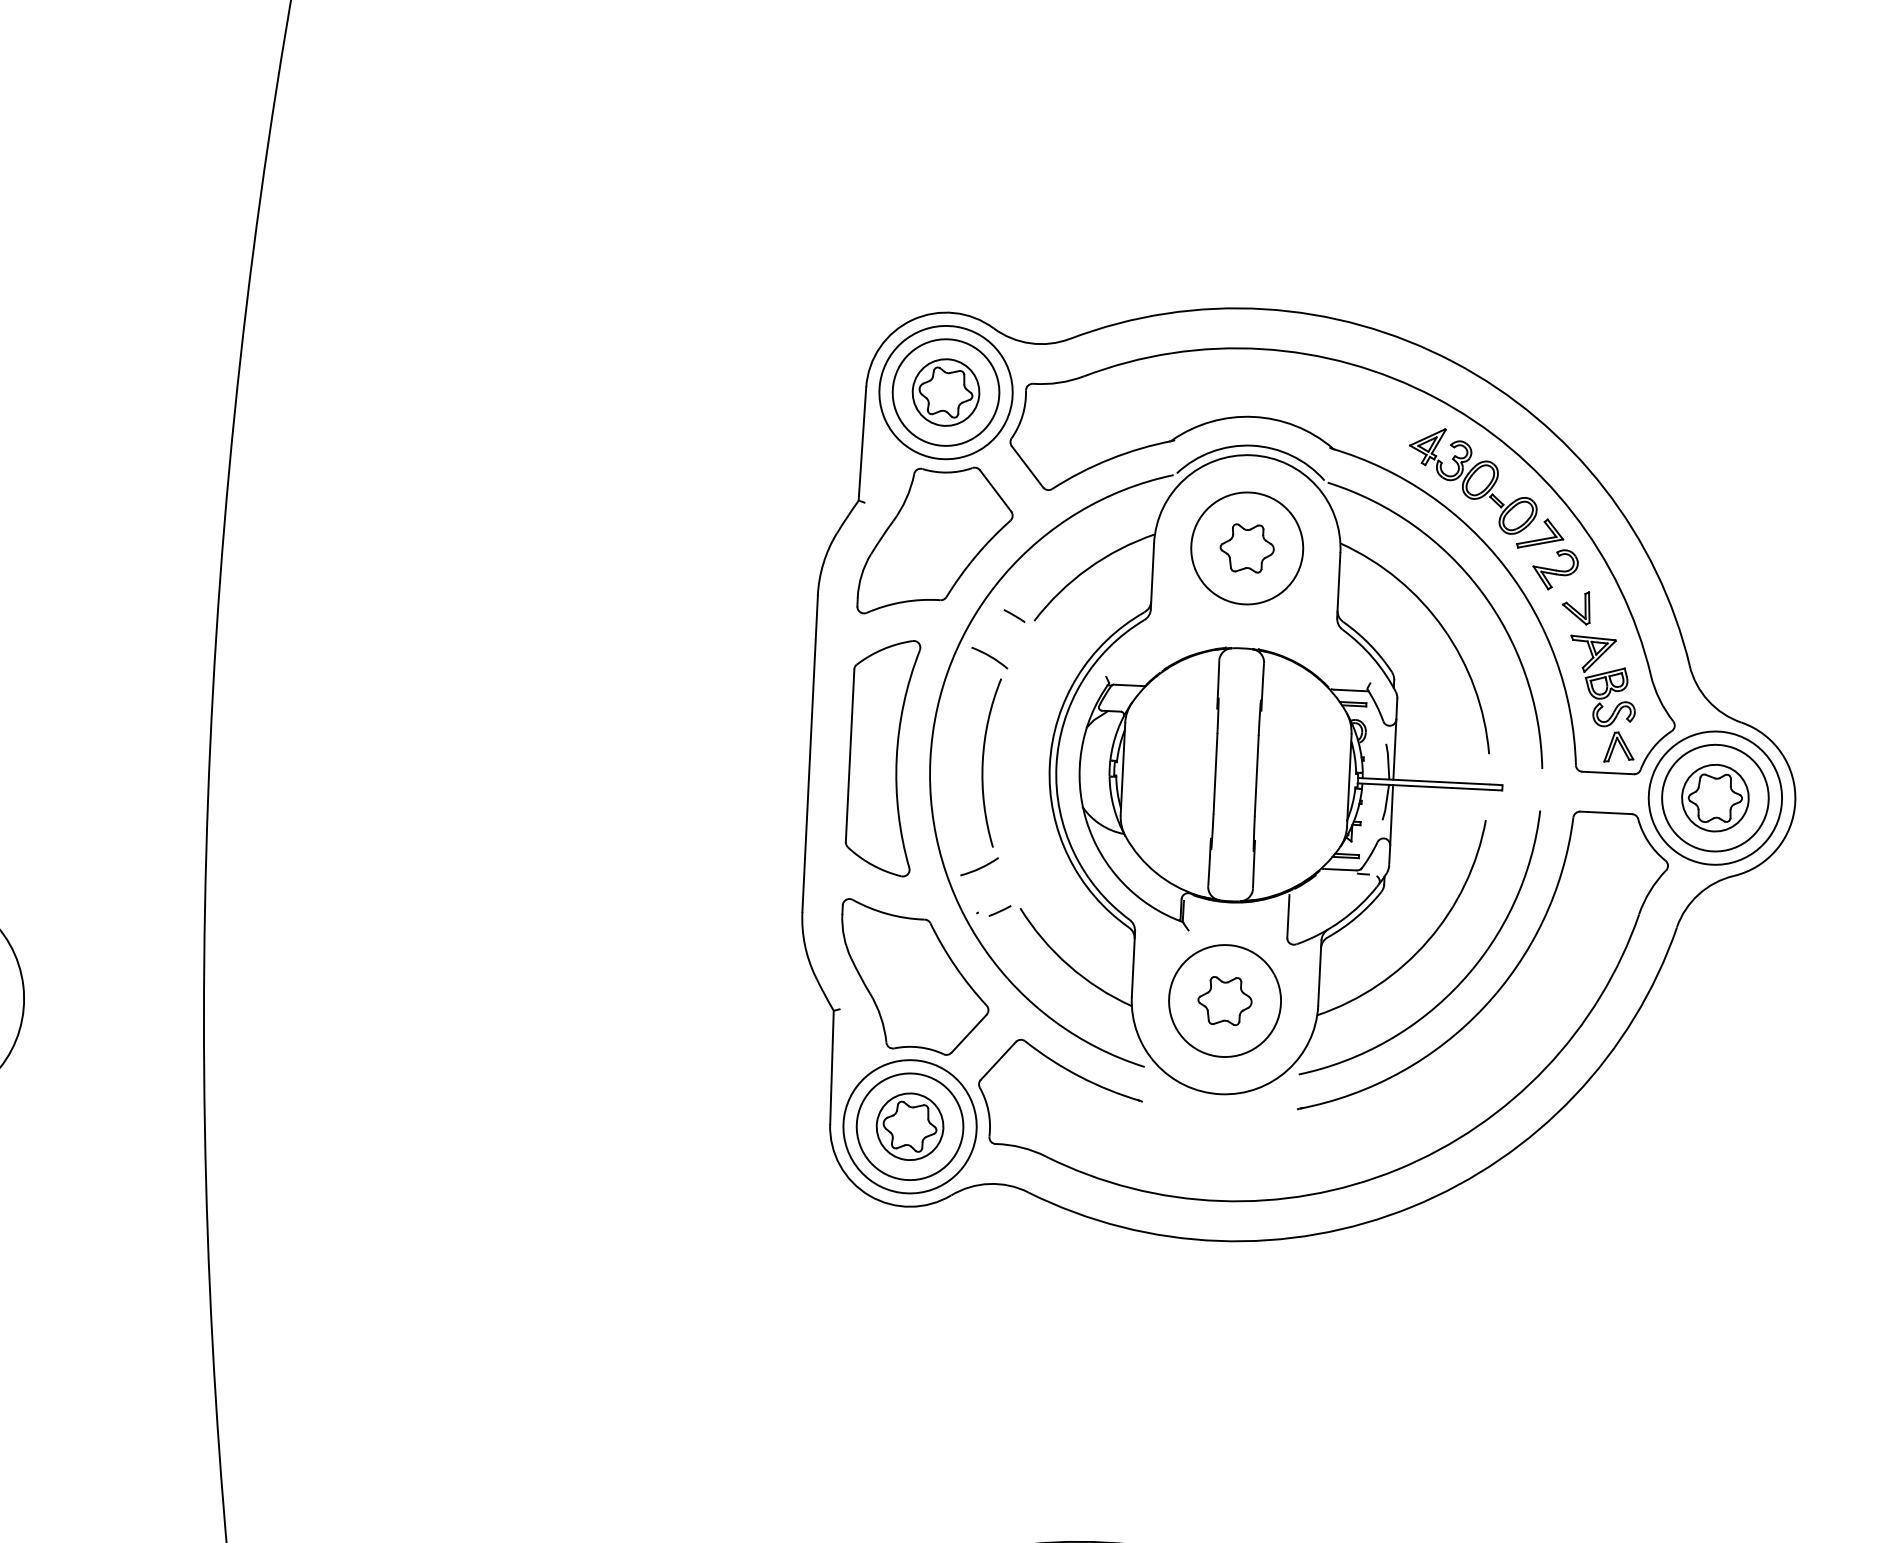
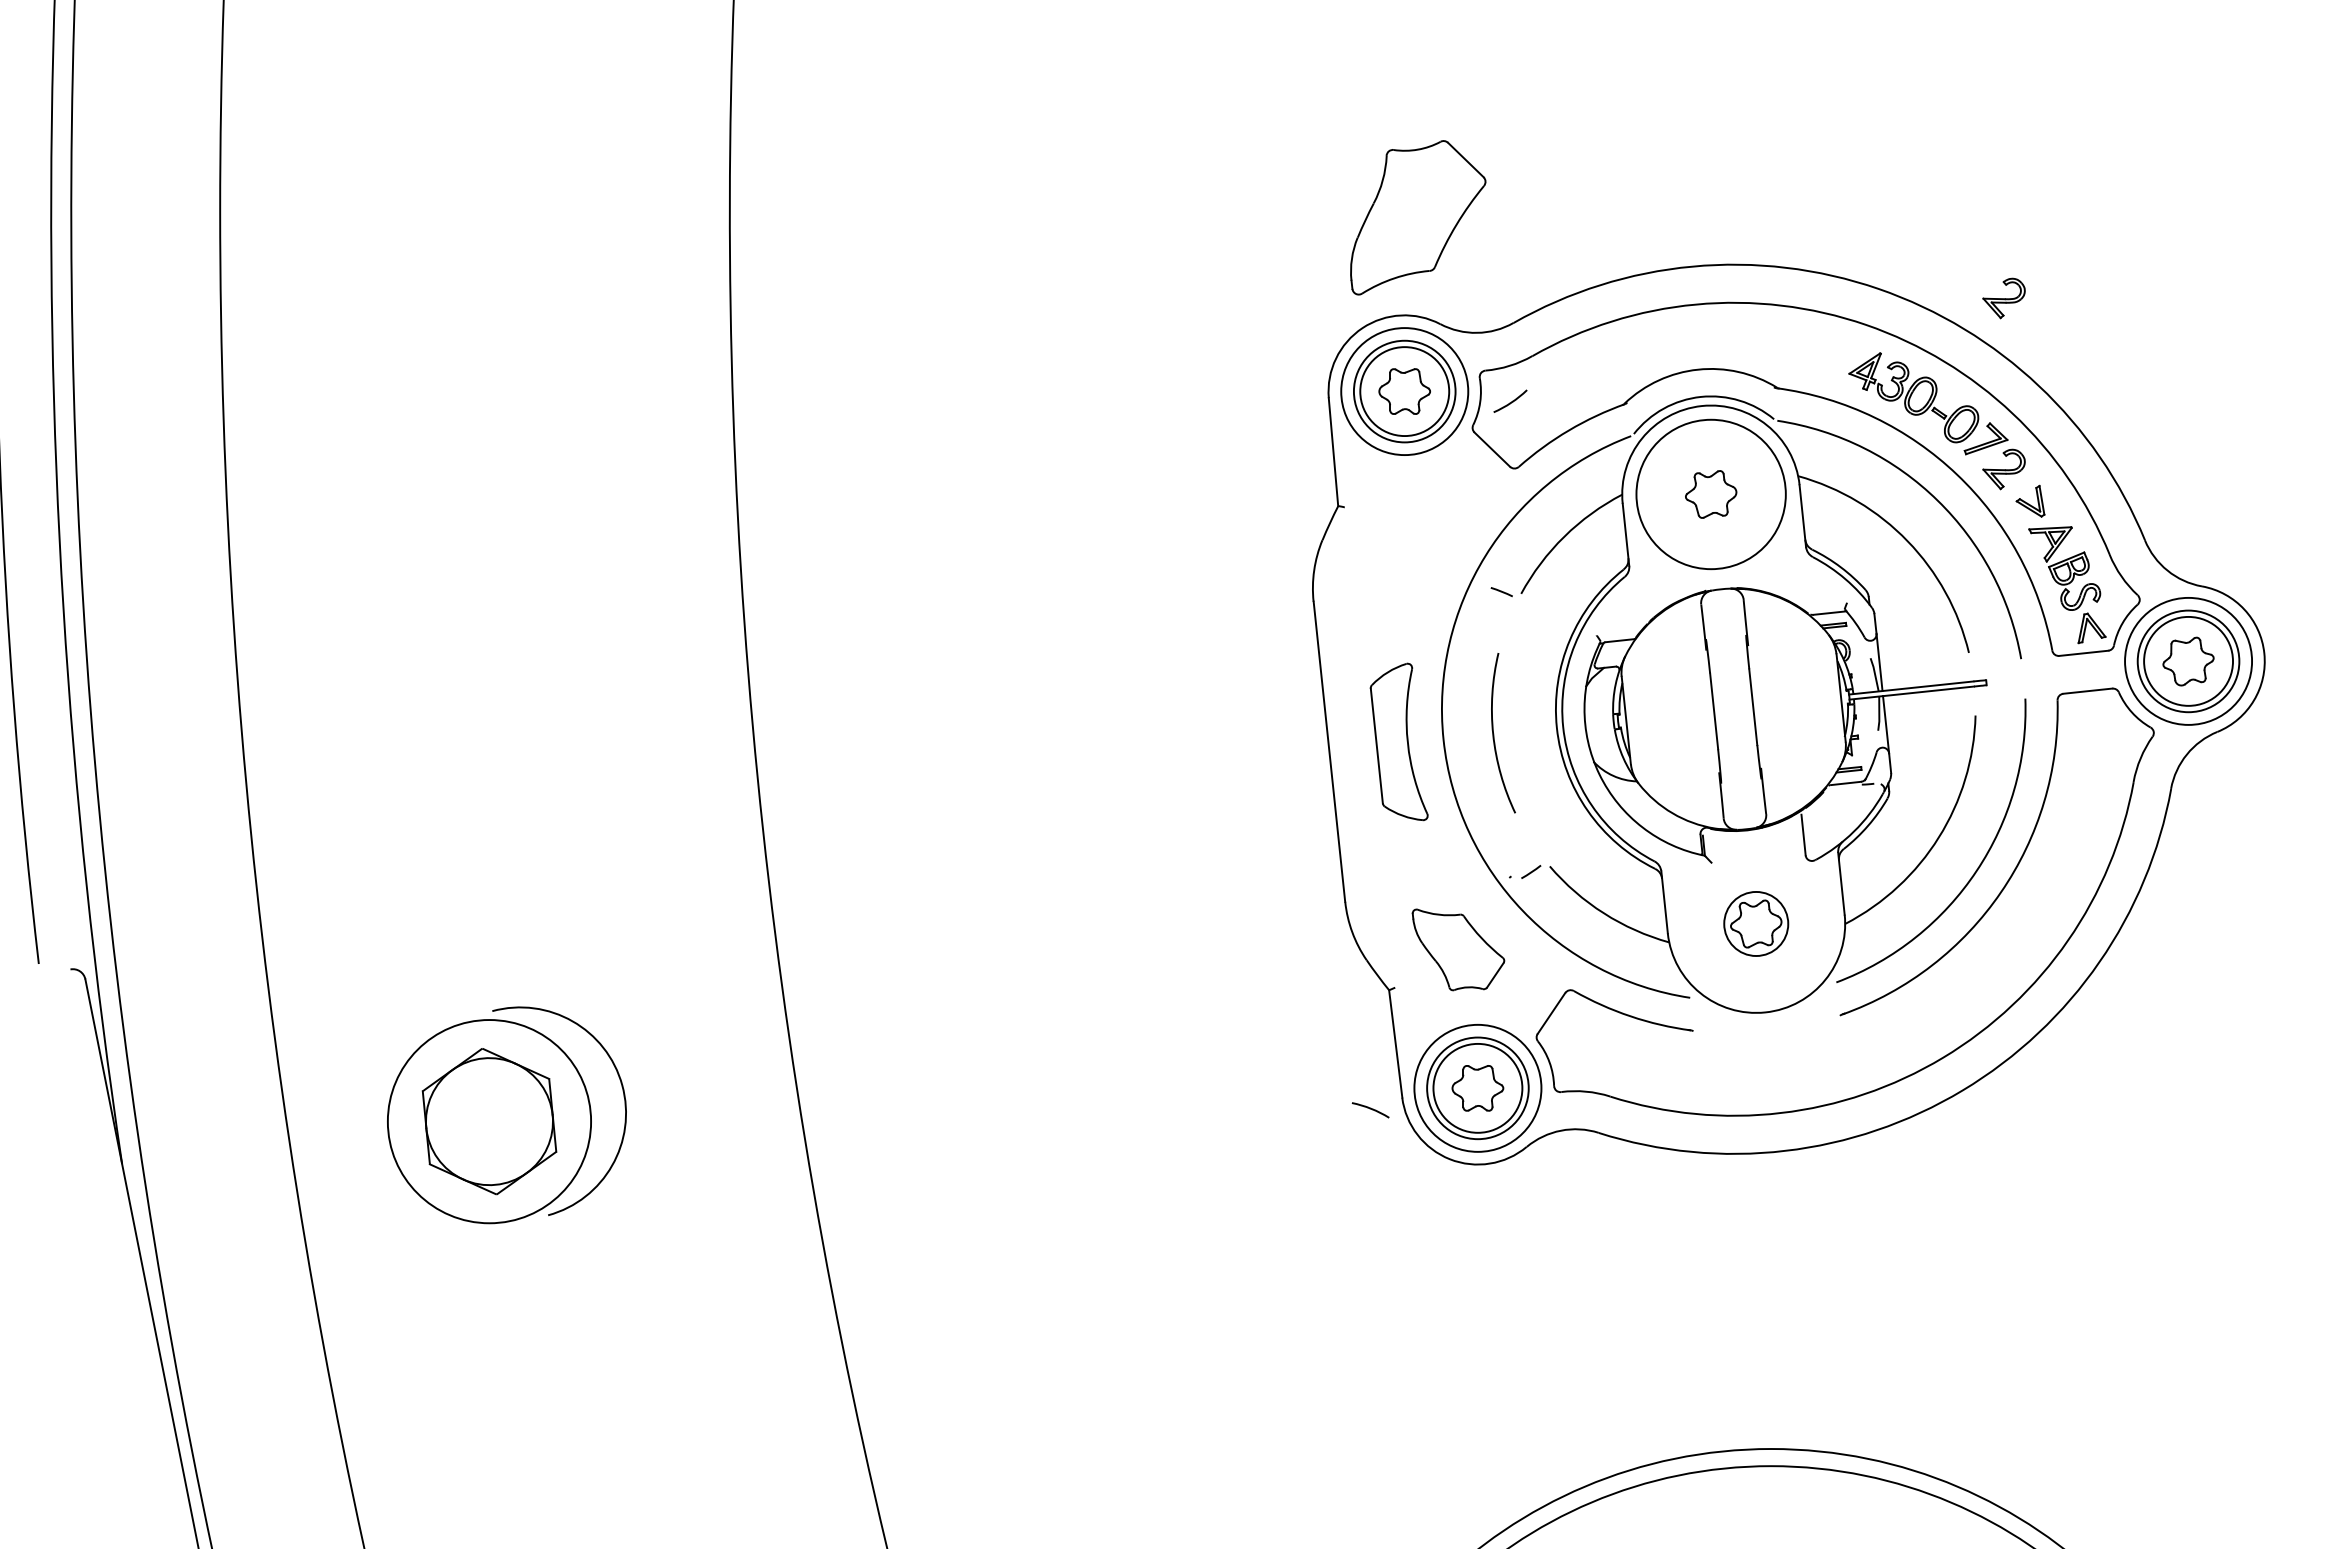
circle: (945, 392) -> (1404, 391), size x1.4
part: (1581, 392) -> (2003, 298), added
part: (937, 542) -> (1418, 217), moved
circle: (1246, 548) -> (1710, 494), size x1.4
arc: (989, 657) -> (1370, 1109), moved
part: (883, 754) -> (1398, 741), size x0.7
circle: (1715, 798) -> (2188, 661), size x1.4
arc: (980, 867) -> (1511, 401), moved
part: (912, 979) -> (1458, 949), size x0.6
circle: (1224, 1000) -> (1755, 923), size x0.6
circle: (909, 1126) -> (1477, 1088), size x1.4

